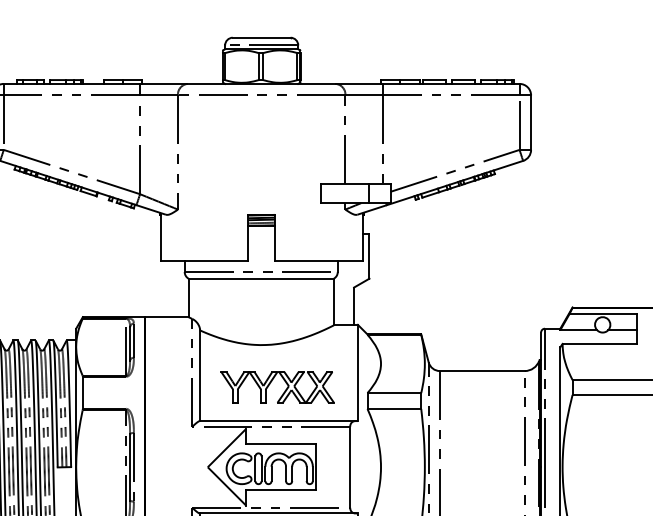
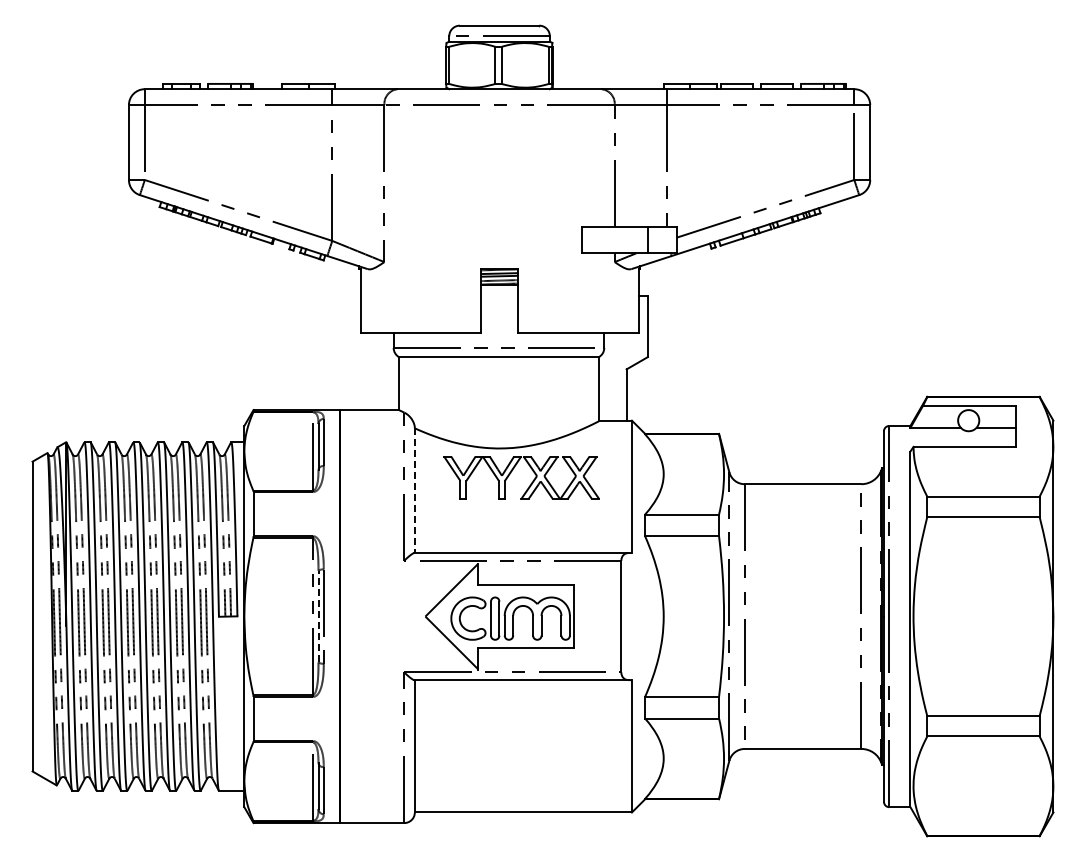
line: (199, 376) -> (414, 491), solid -> dashed
part: (271, 382) -> (513, 470), moved
line: (130, 467) -> (318, 616), solid -> dashed

